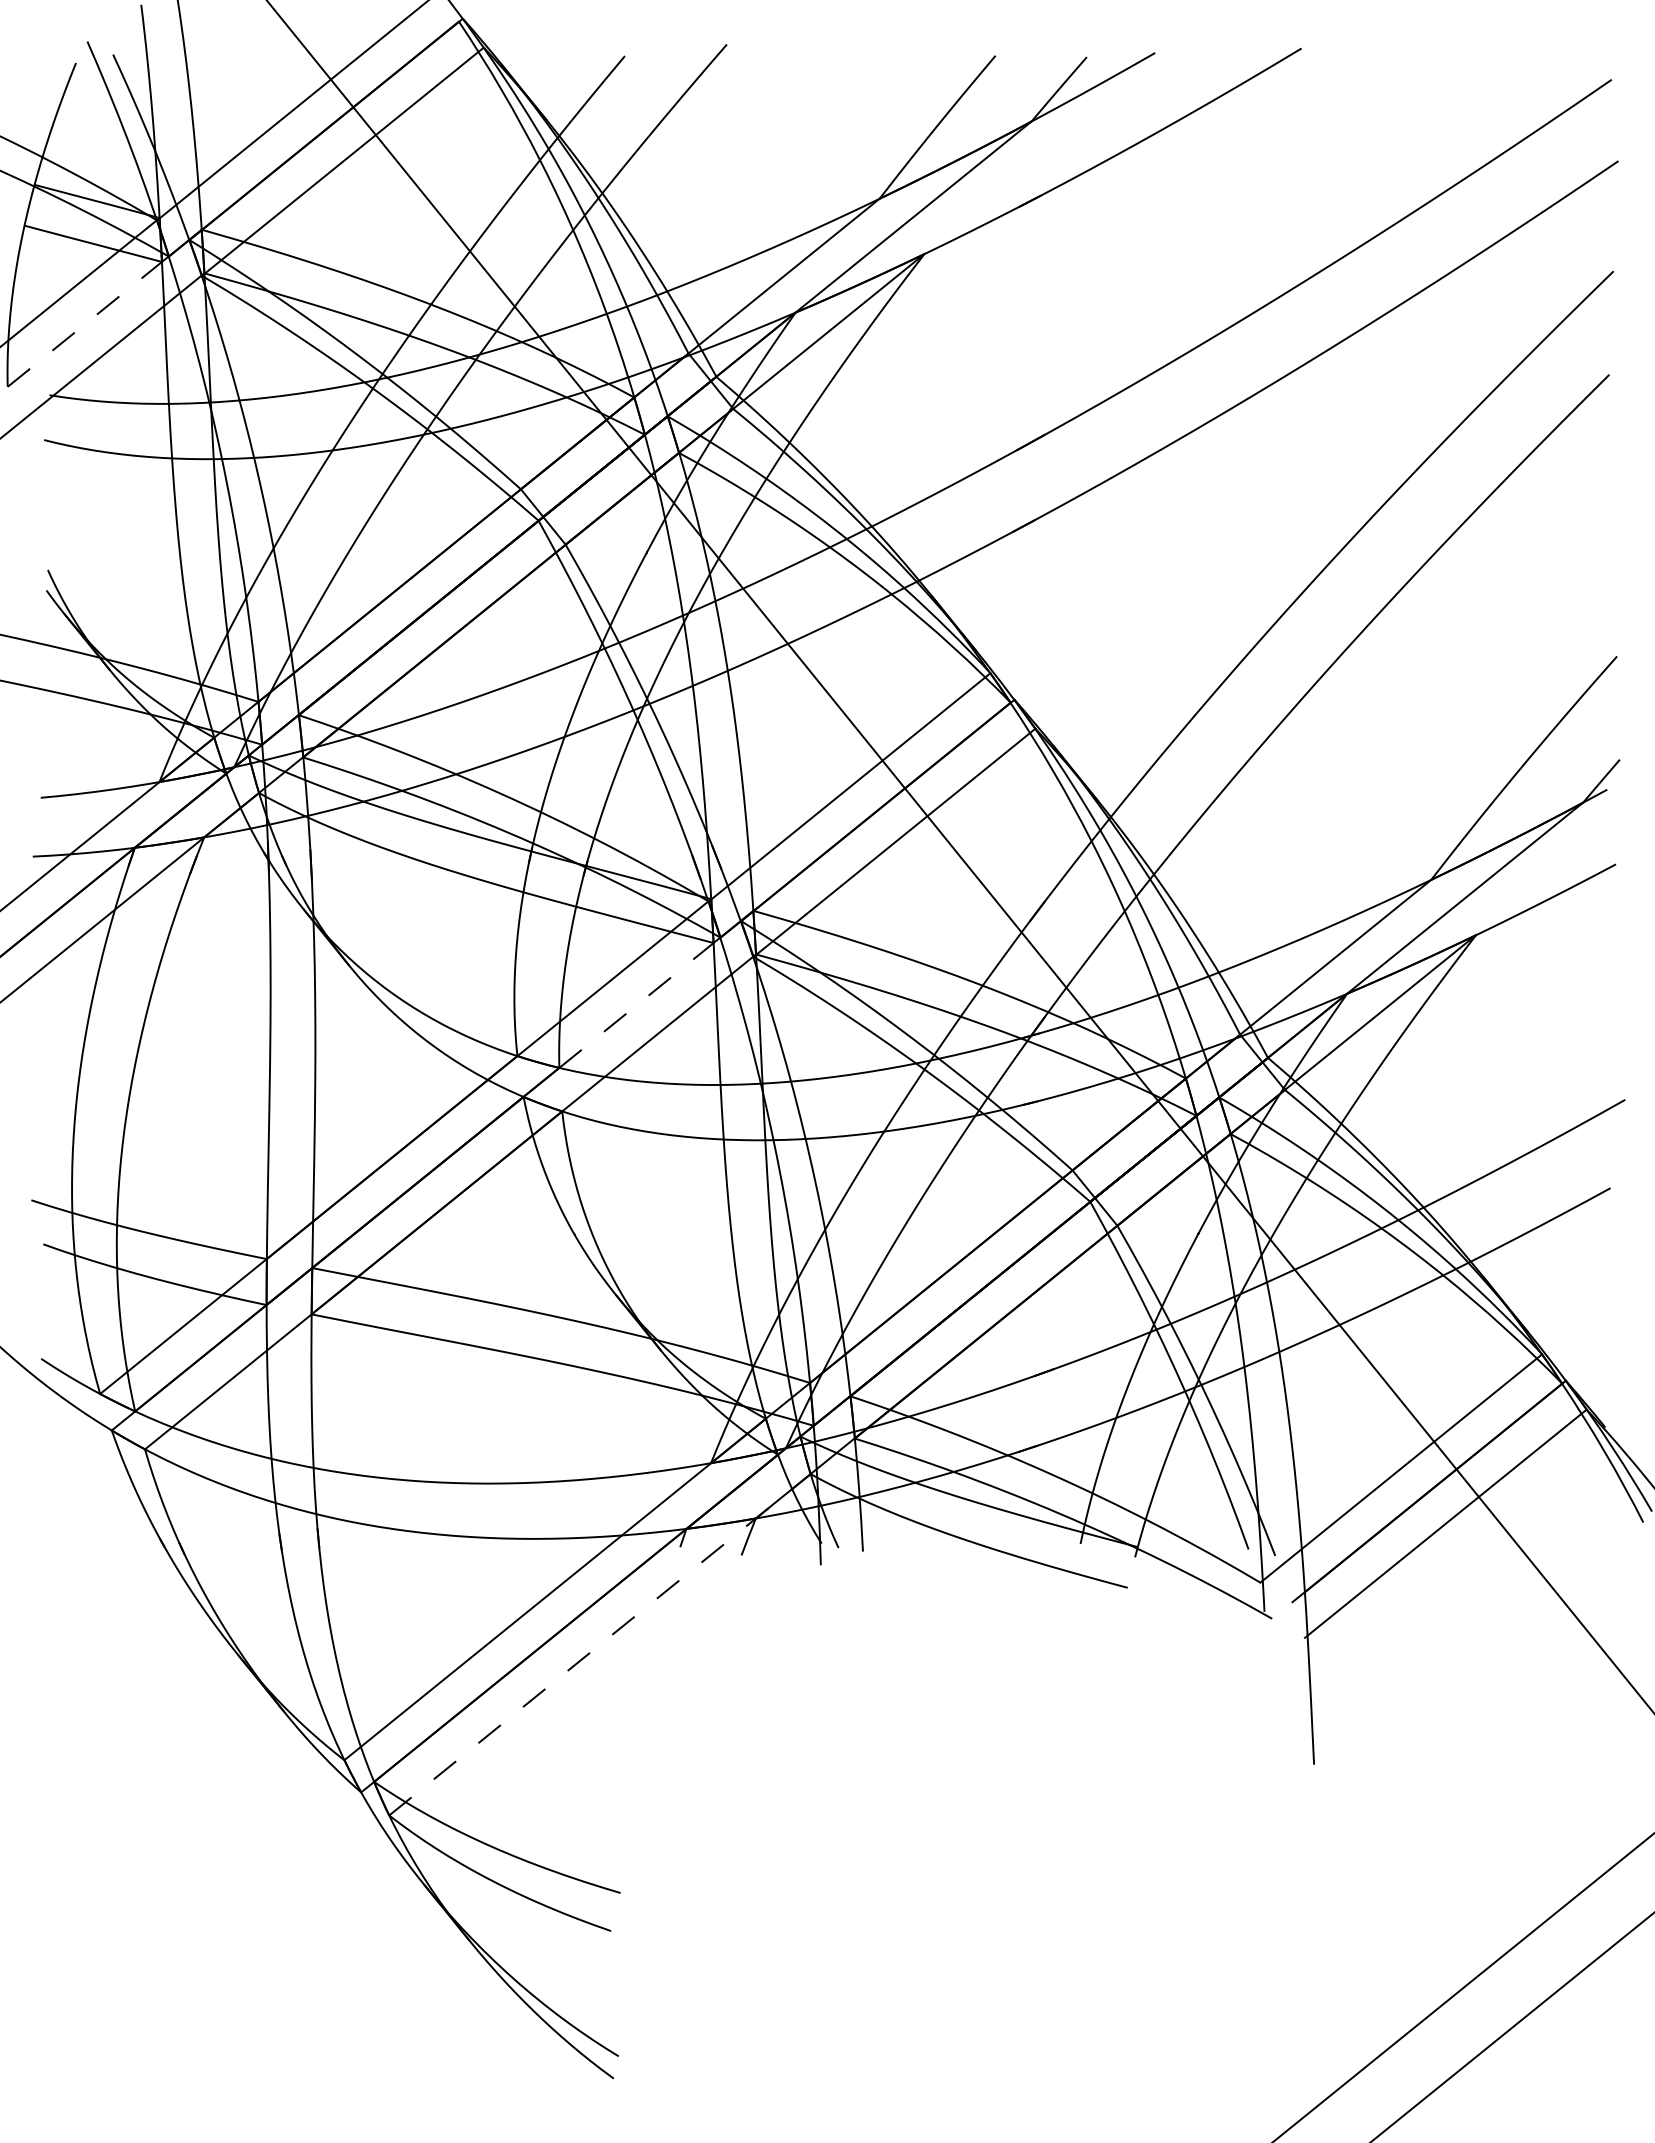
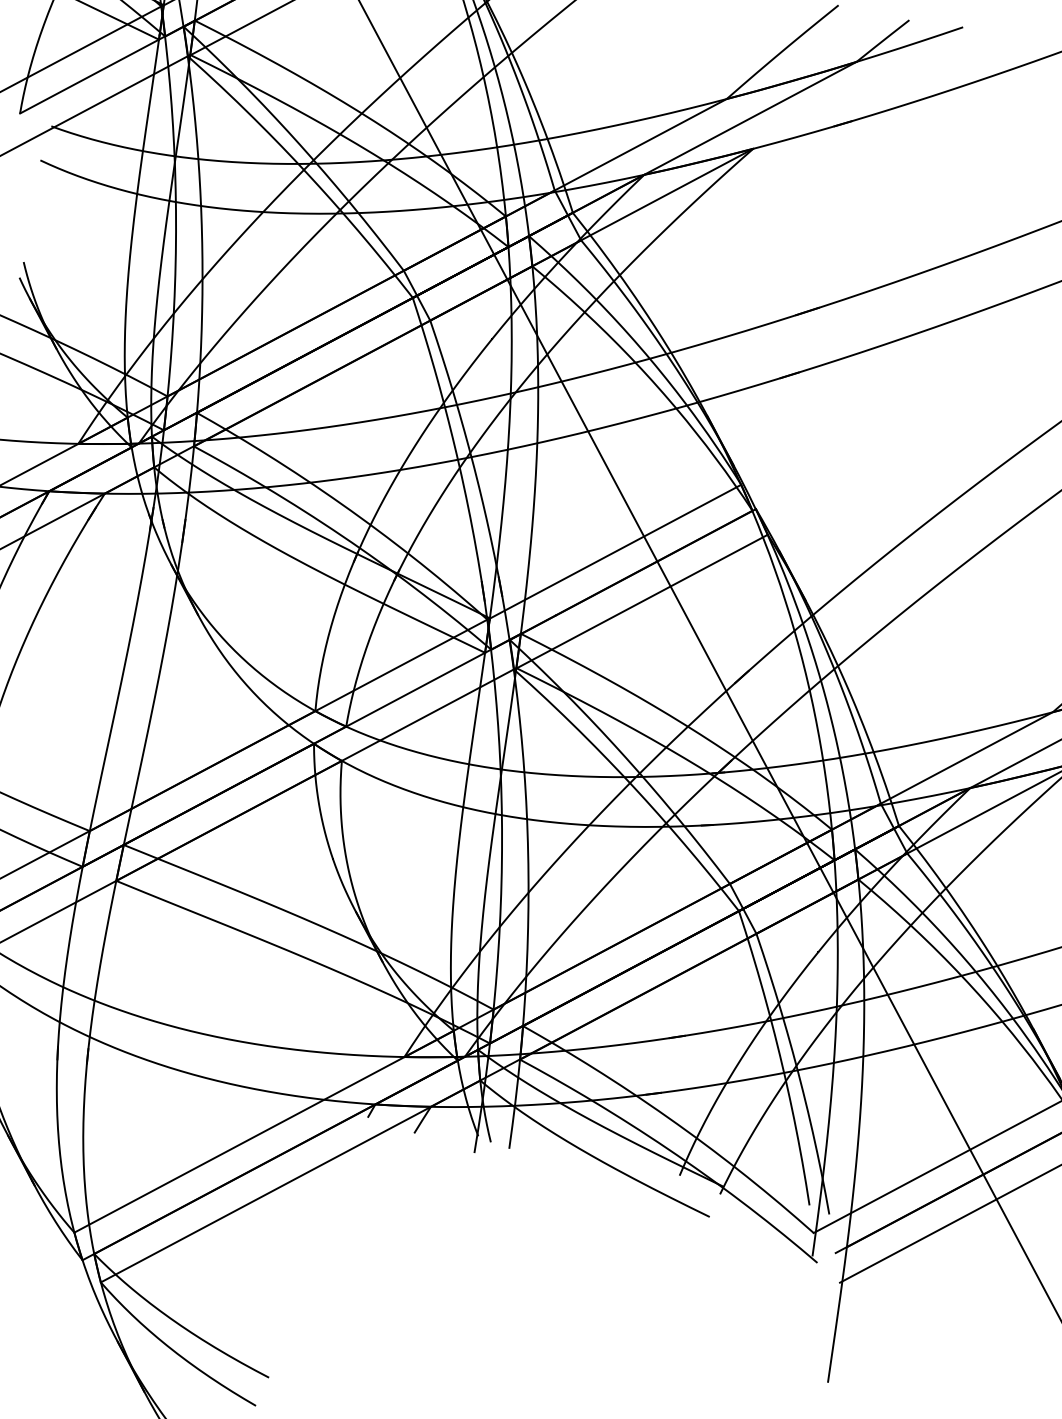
line: (85, 324) -> (90, 76), dashed -> solid
line: (636, 1005) -> (415, 689), dashed -> solid
line: (600, 1644) -> (291, 1181), dashed -> solid

